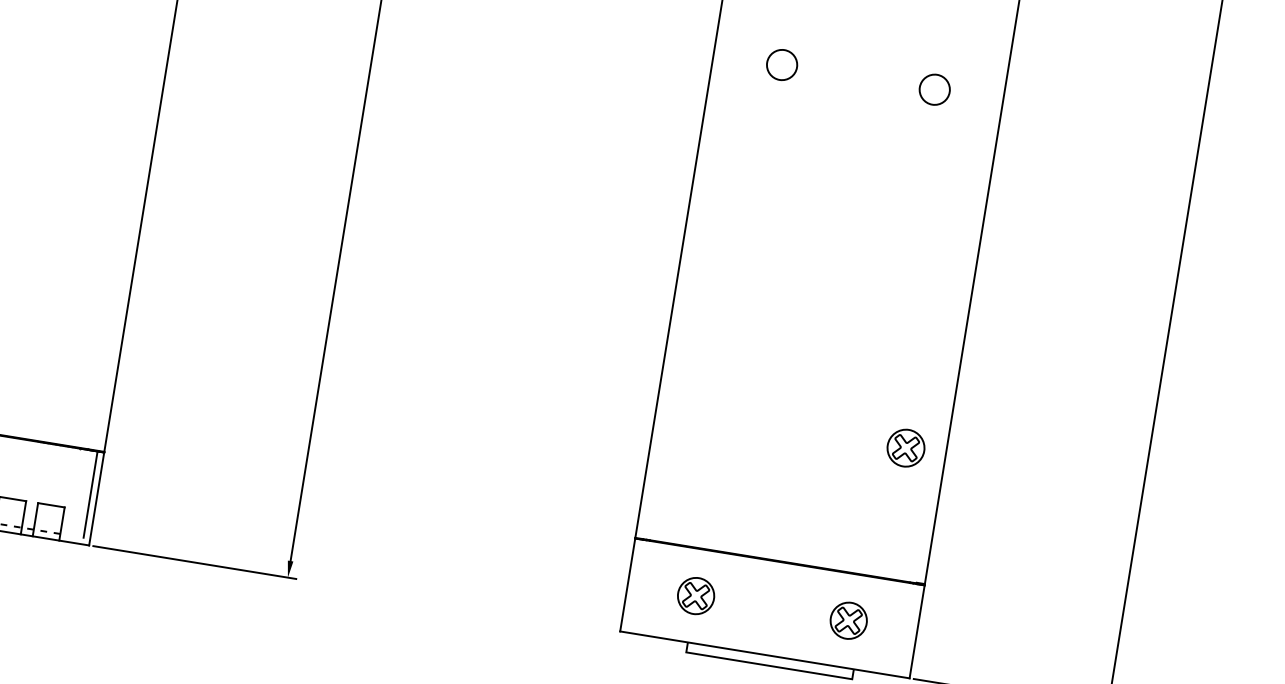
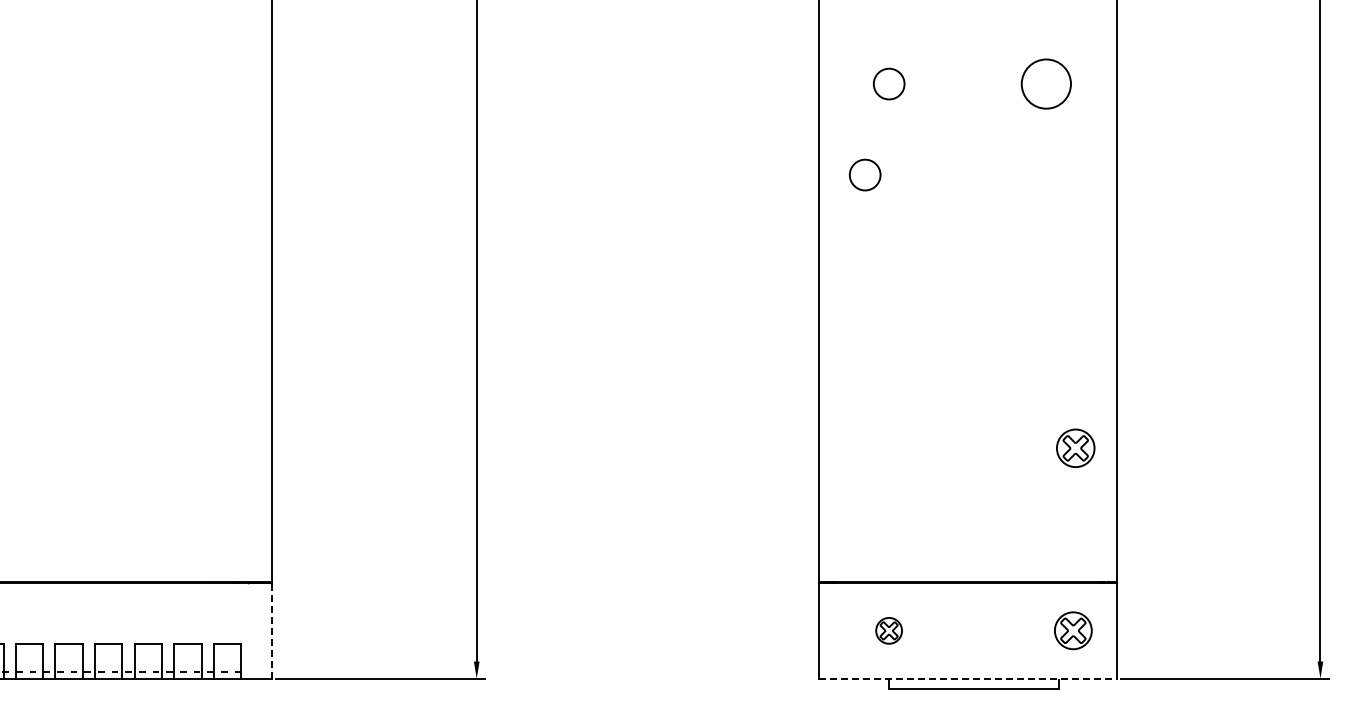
circle: (934, 89) -> (1045, 83), size x1.6
circle: (743, 148) -> (864, 174), added
line: (90, 493) -> (265, 626), removed
line: (97, 498) -> (272, 630), solid -> dashed
part: (695, 595) -> (888, 630), size x0.7
part: (848, 620) -> (1073, 630), moved
line: (764, 654) -> (967, 678), solid -> dashed

